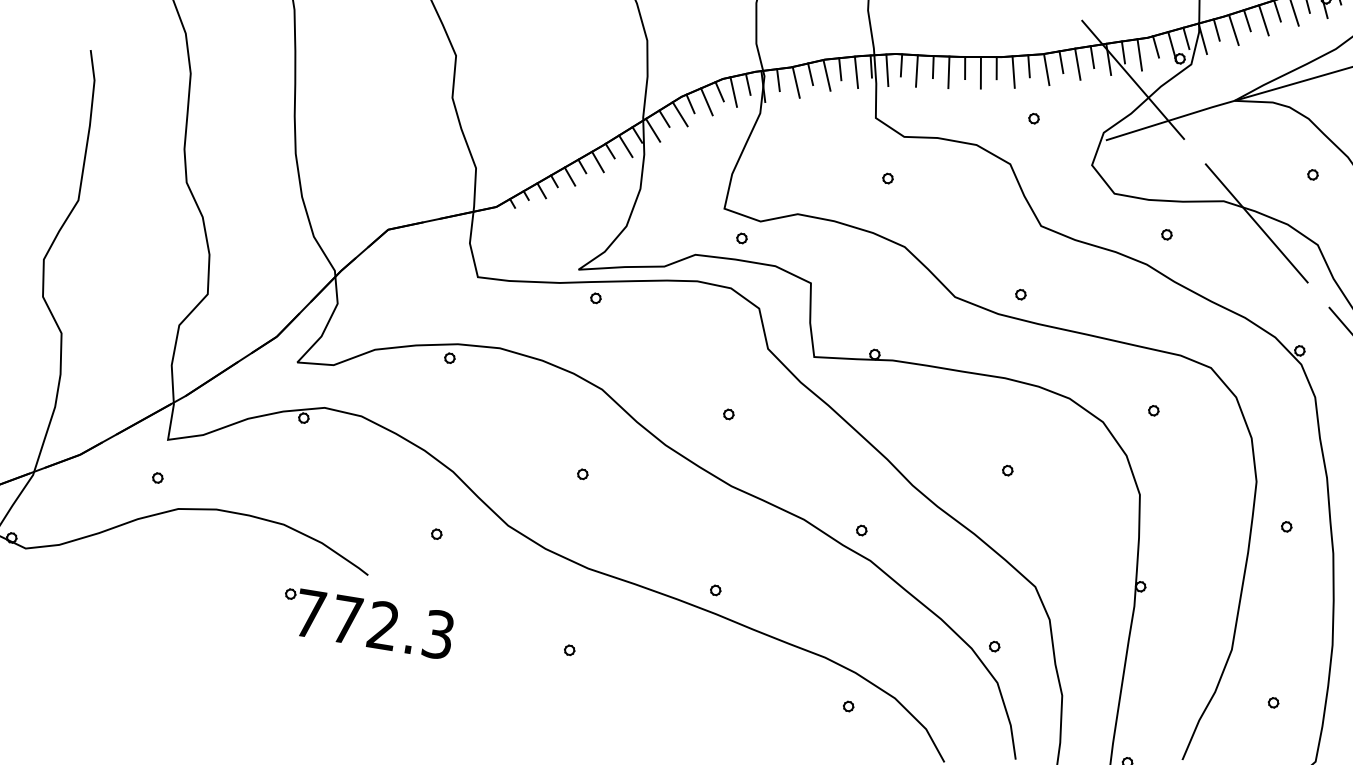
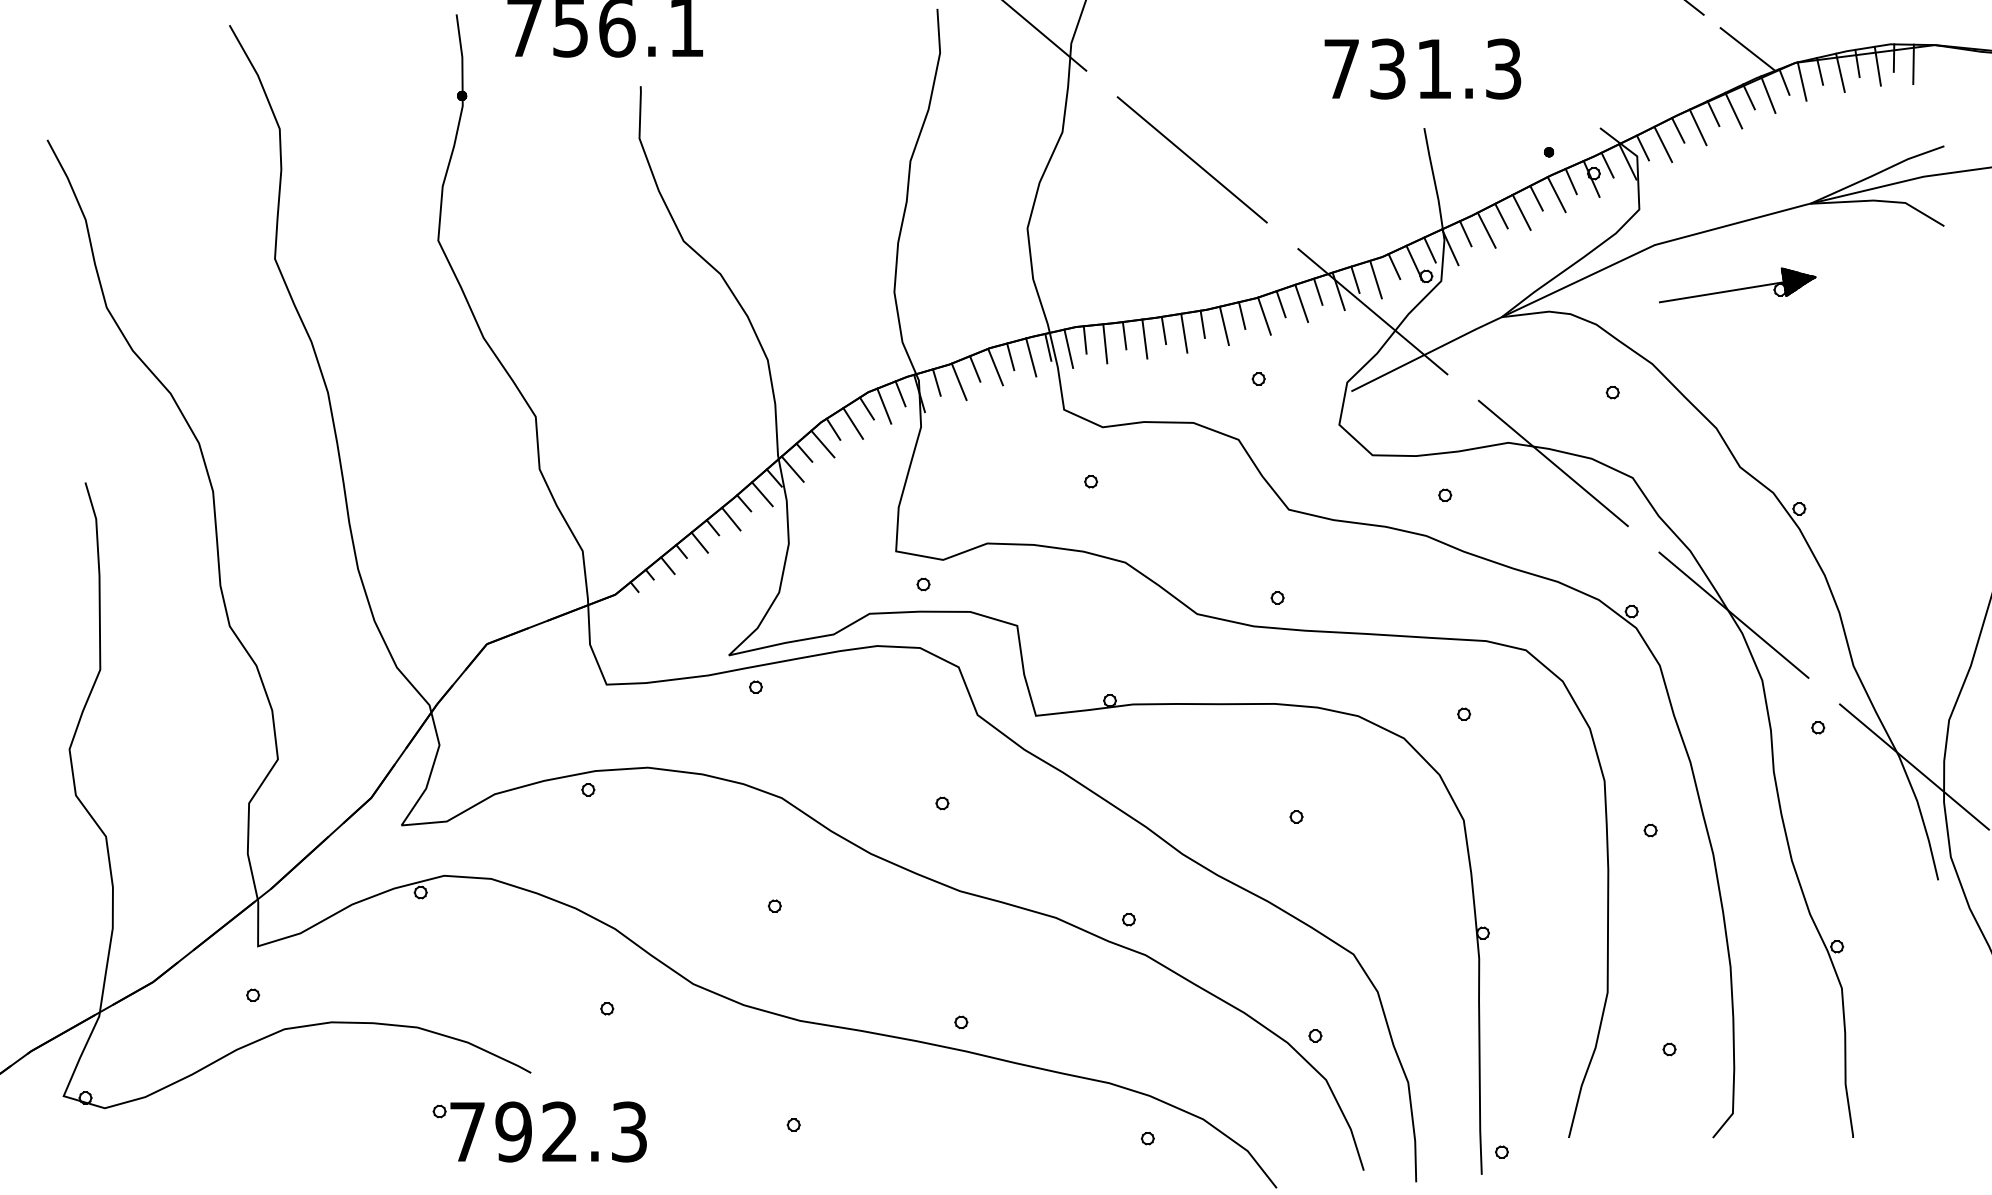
text: (346, 619) -> (513, 1131), 772.3 -> 792.3

